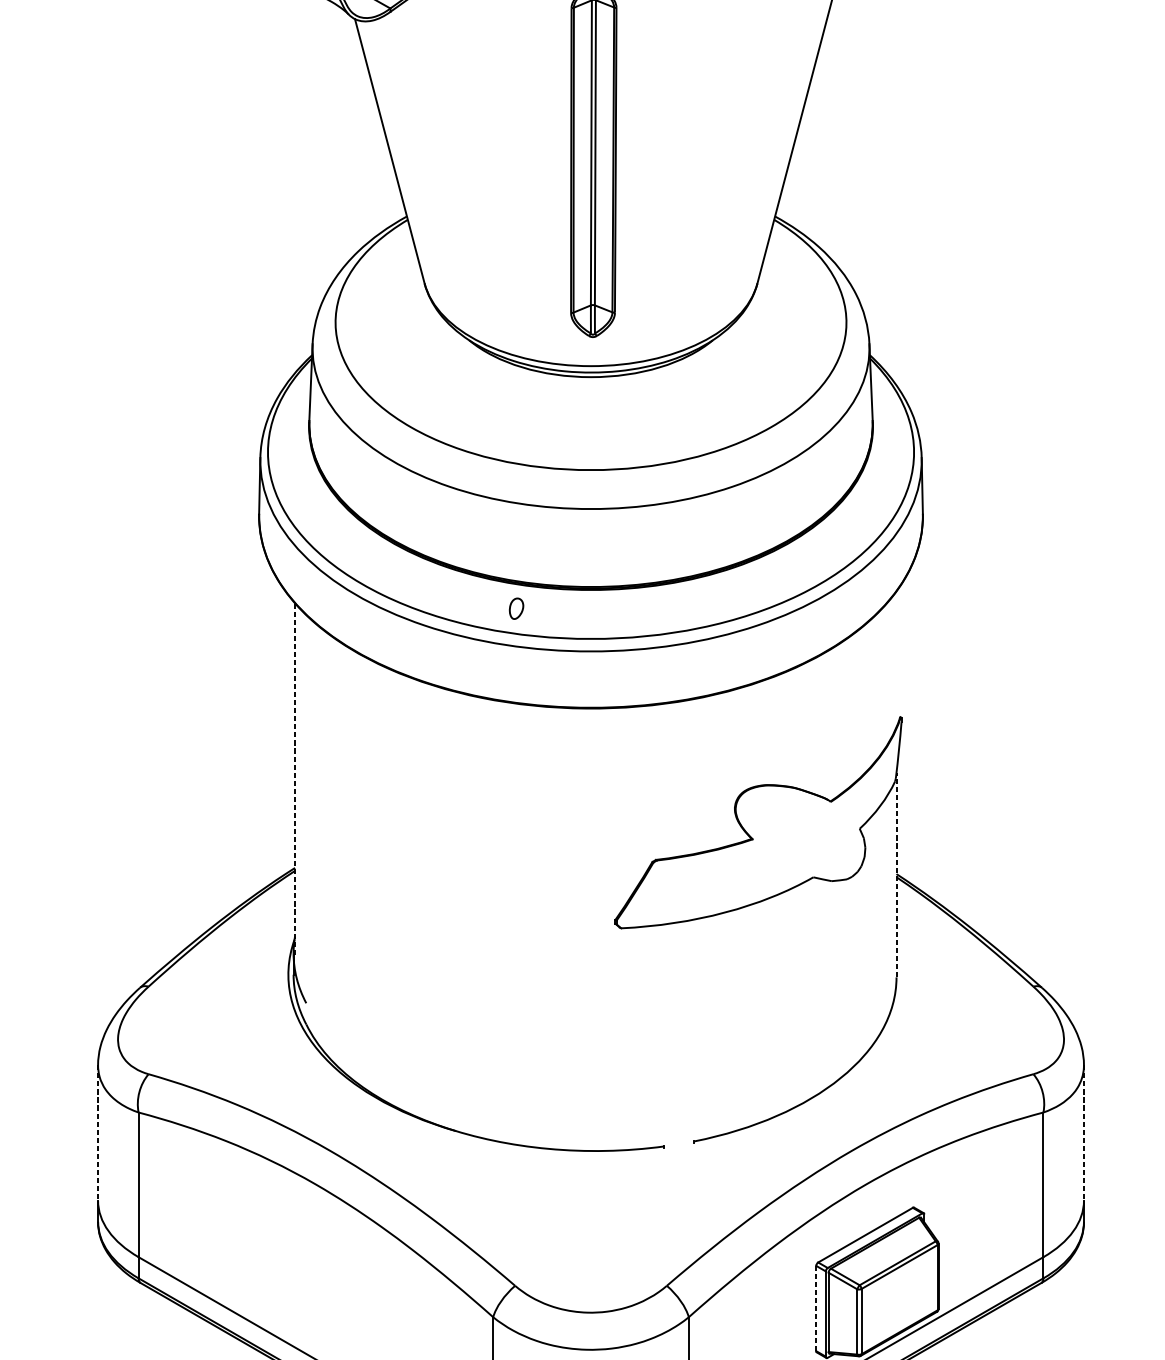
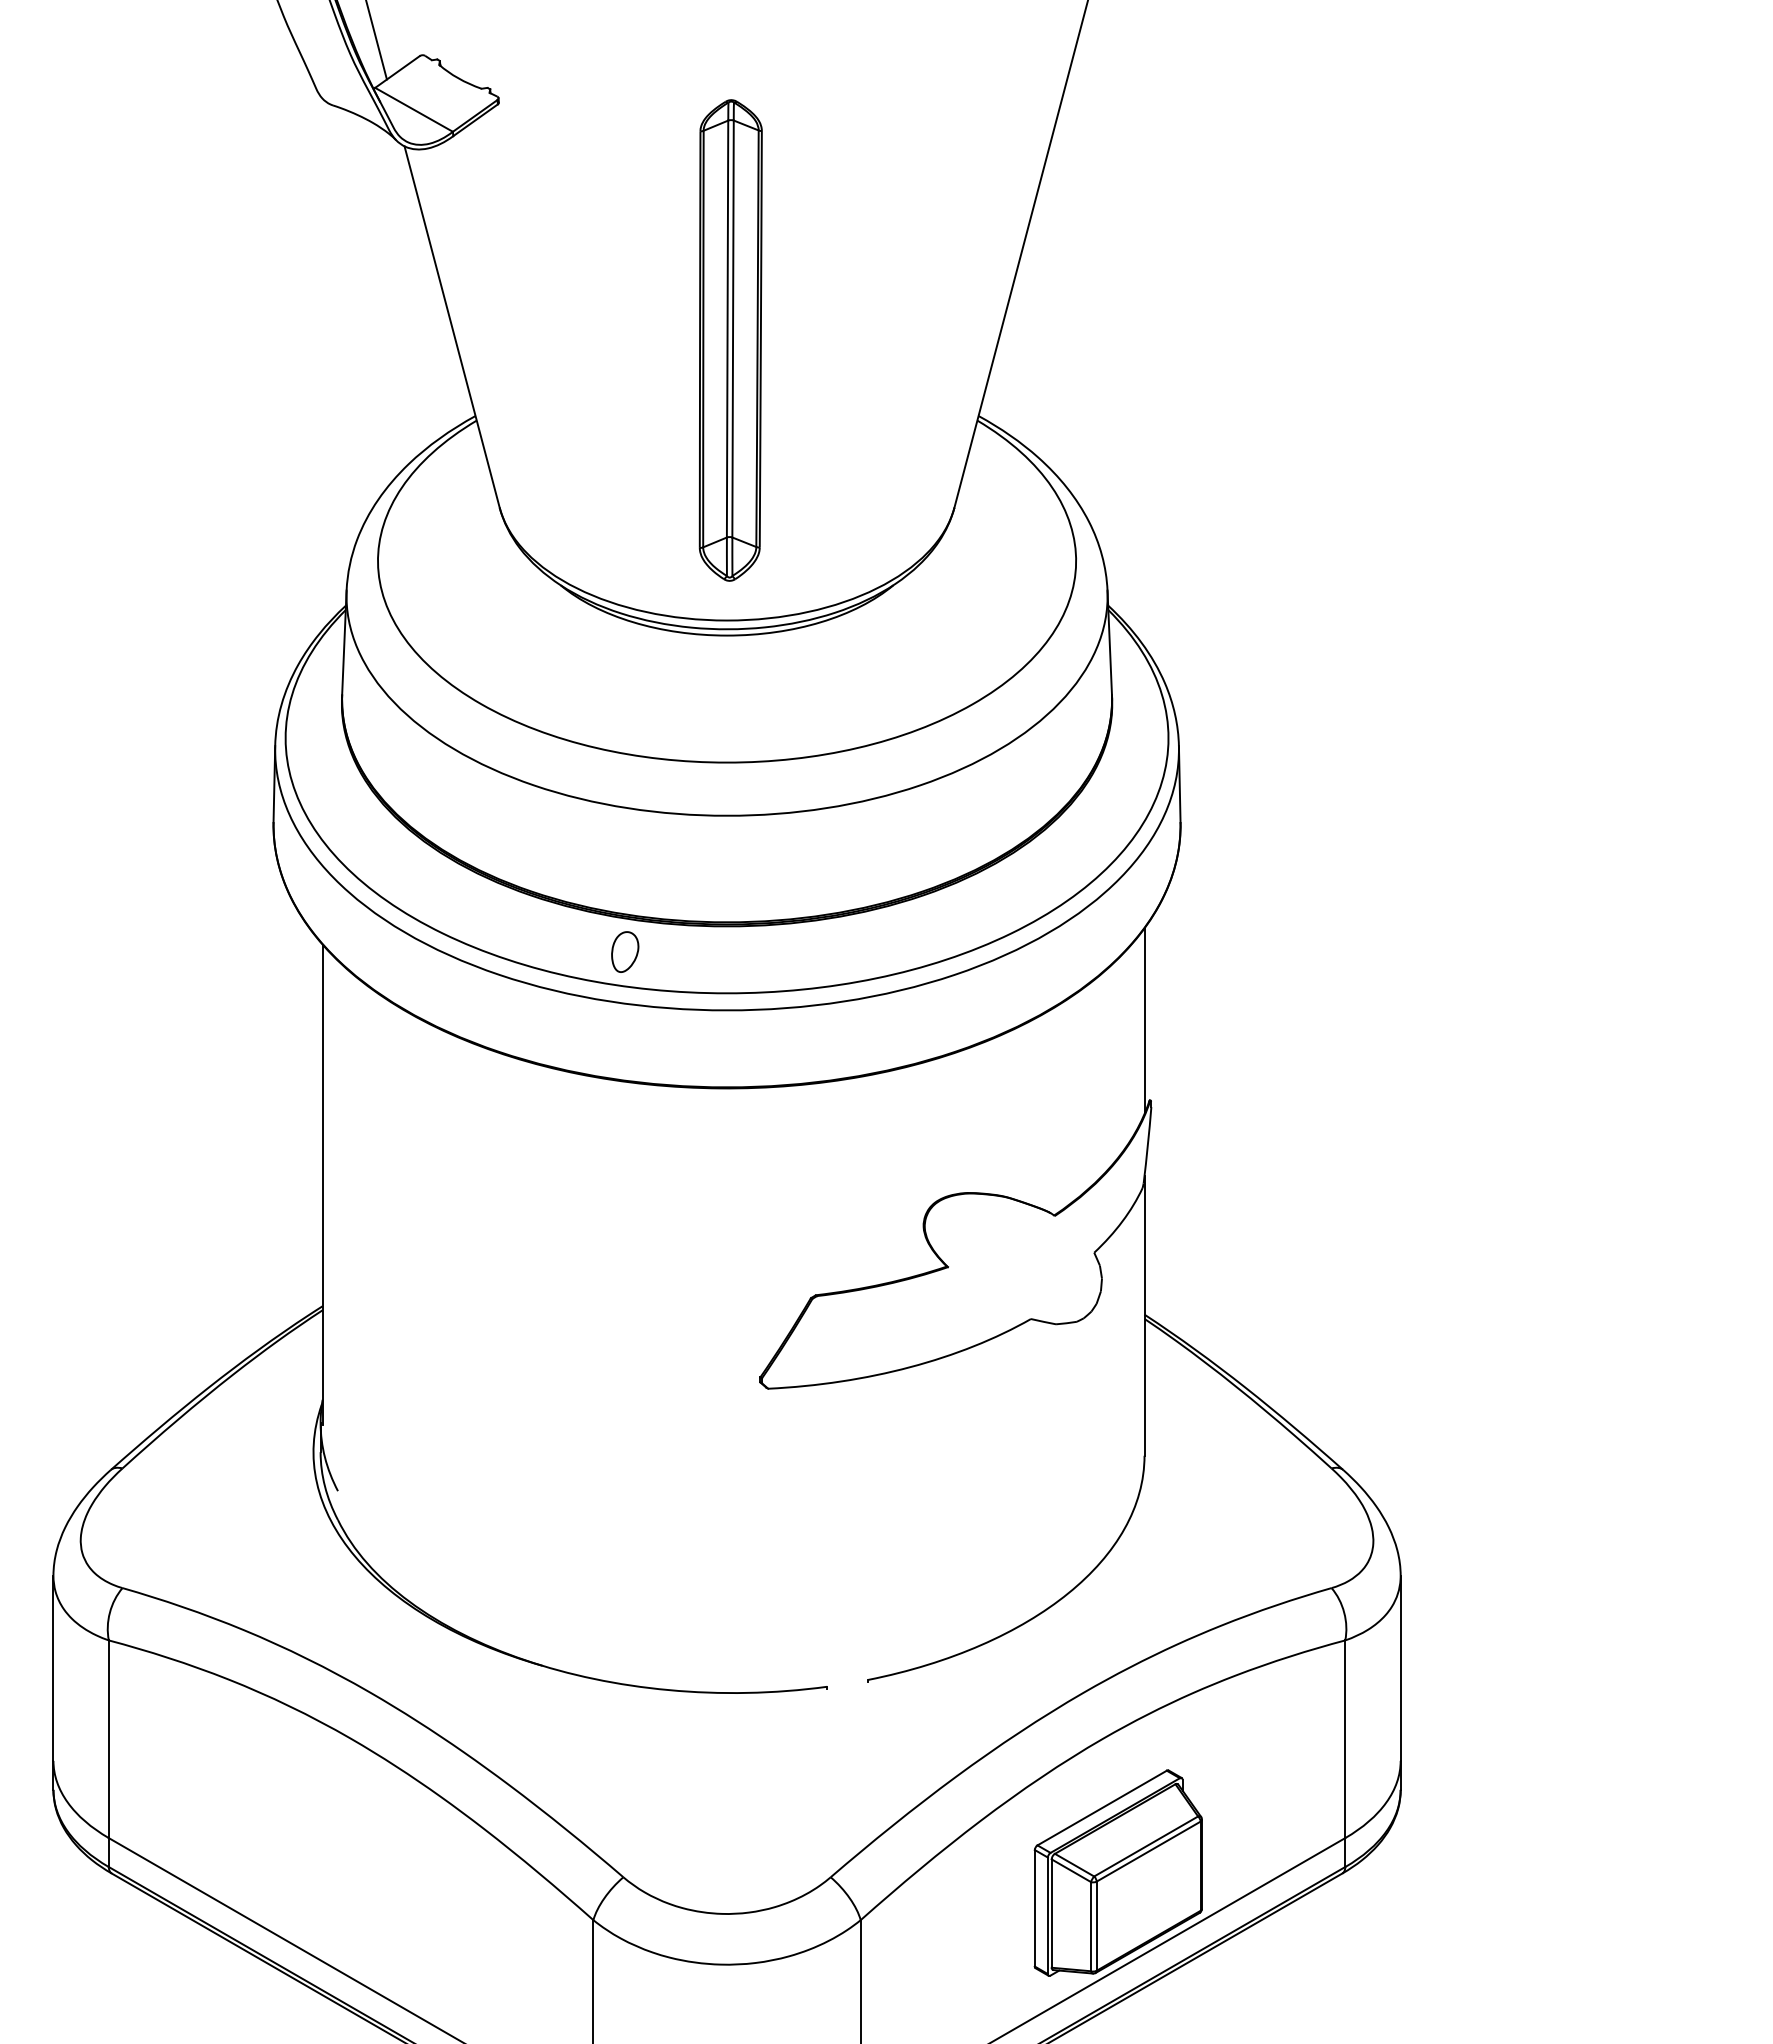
part: (516, 608) -> (625, 951), size x1.43
line: (896, 659) -> (1144, 1021), added
line: (294, 778) -> (322, 1184), dashed -> solid
line: (896, 875) -> (1144, 1316), dashed -> solid
line: (98, 1133) -> (53, 1668), dashed -> solid
line: (1083, 1133) -> (1400, 1668), dashed -> solid
line: (816, 1307) -> (1034, 1907), dashed -> solid

